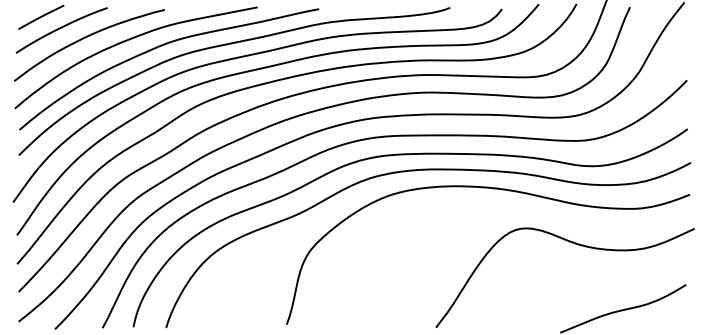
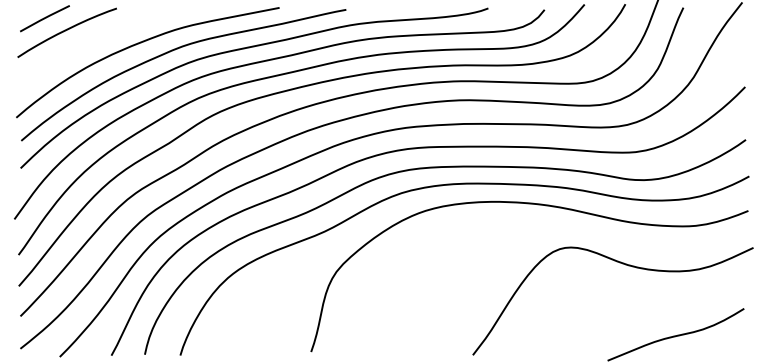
curve: (85, 38) -> (92, 41), removed

